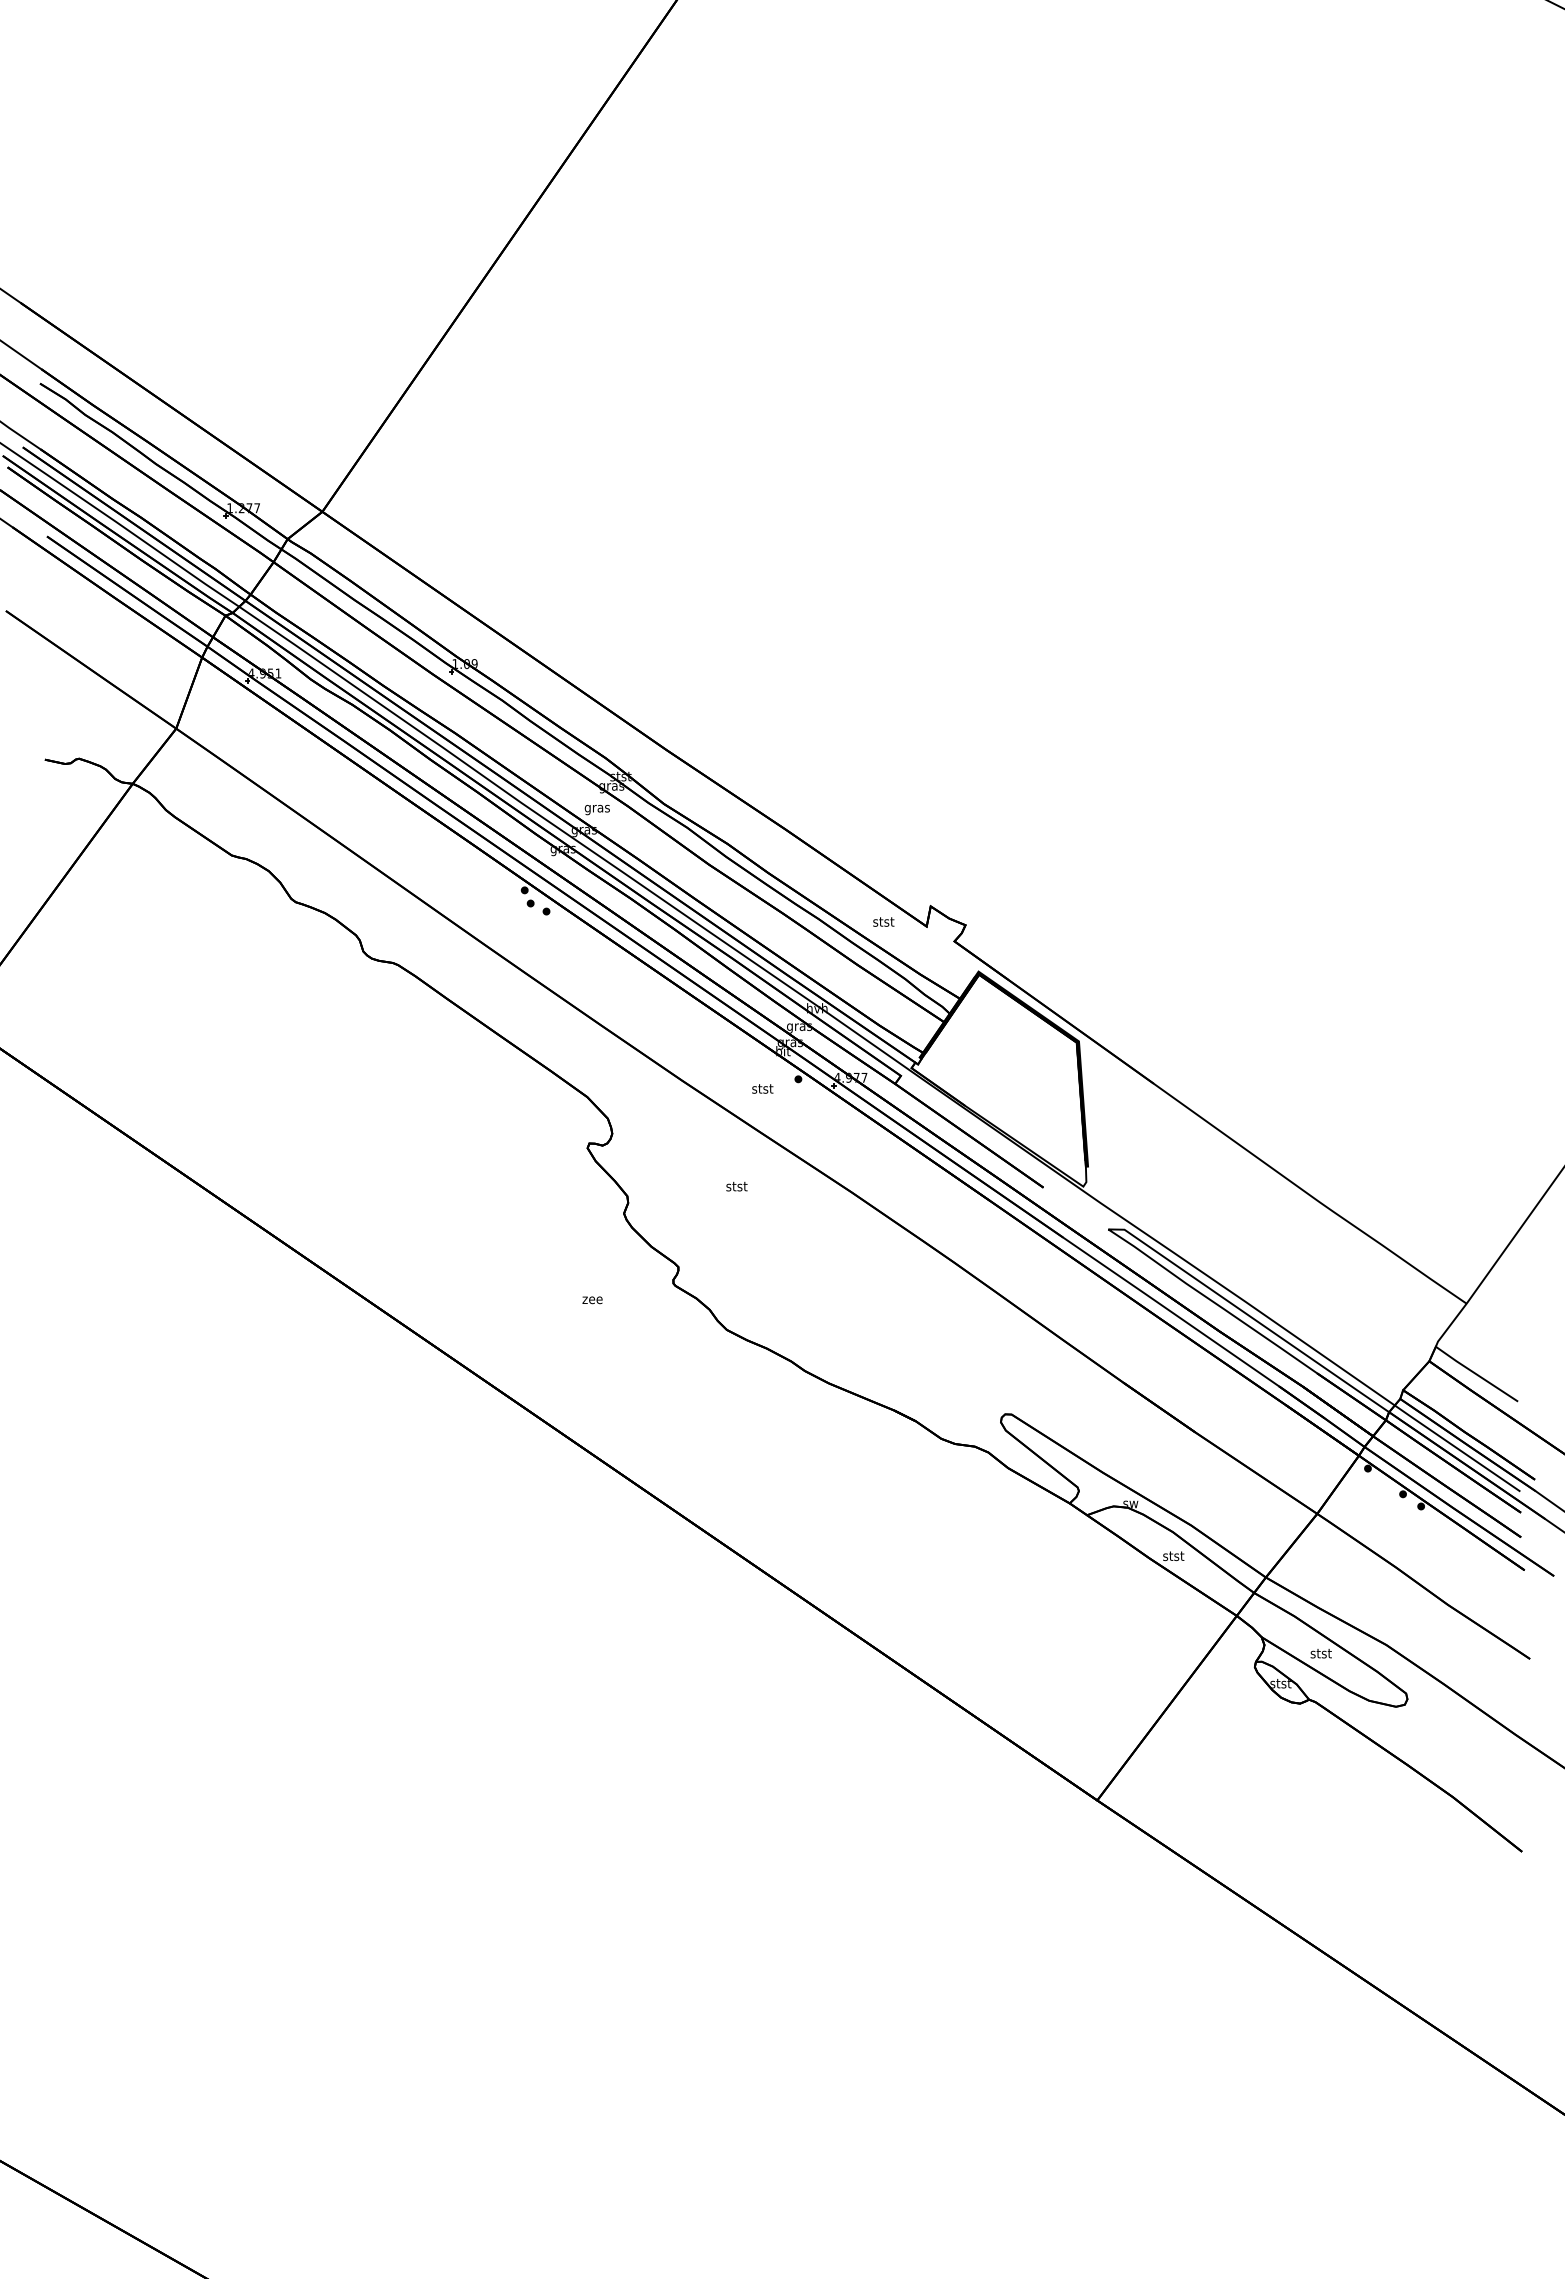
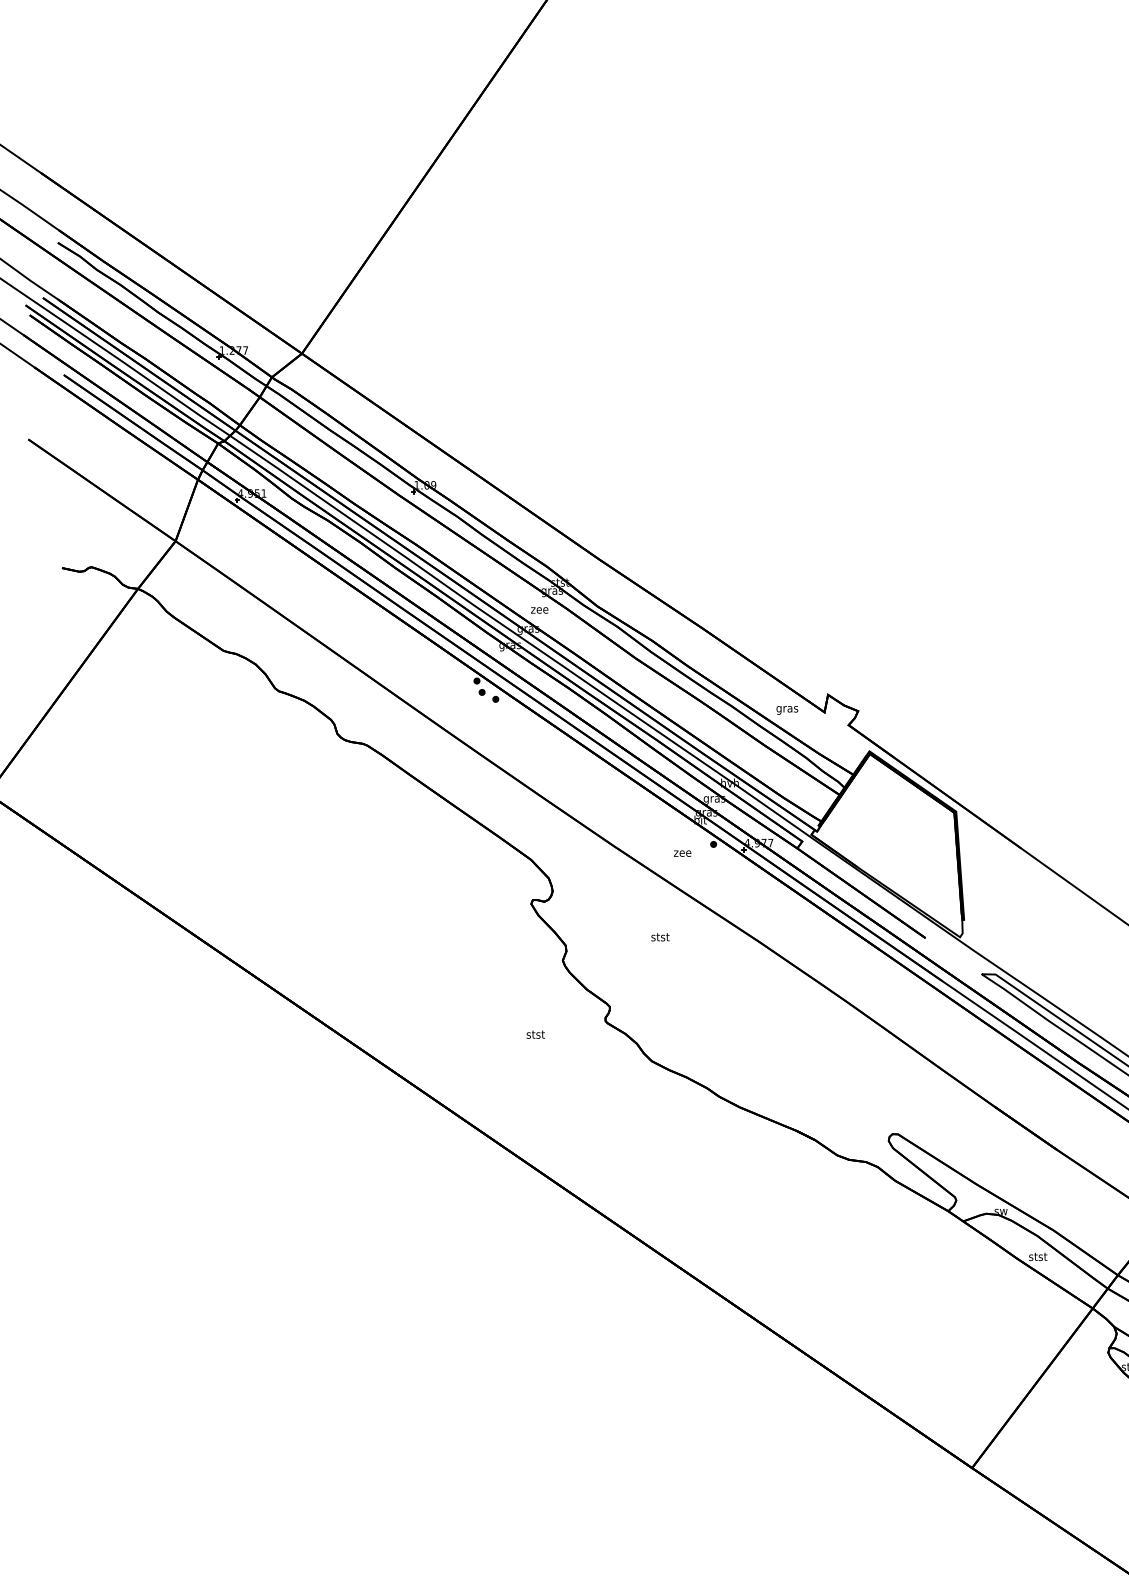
text: (596, 809) -> (539, 611), gras -> zee
text: (883, 923) -> (787, 709), stst -> gras
text: (762, 1088) -> (682, 852), stst -> zee
text: (592, 1299) -> (535, 1034), zee -> stst

